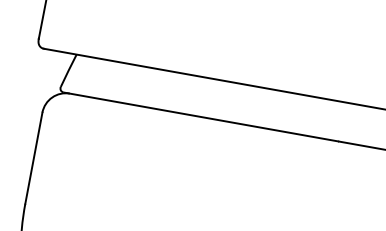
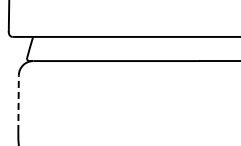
line: (33, 157) -> (18, 103), solid -> dashed

